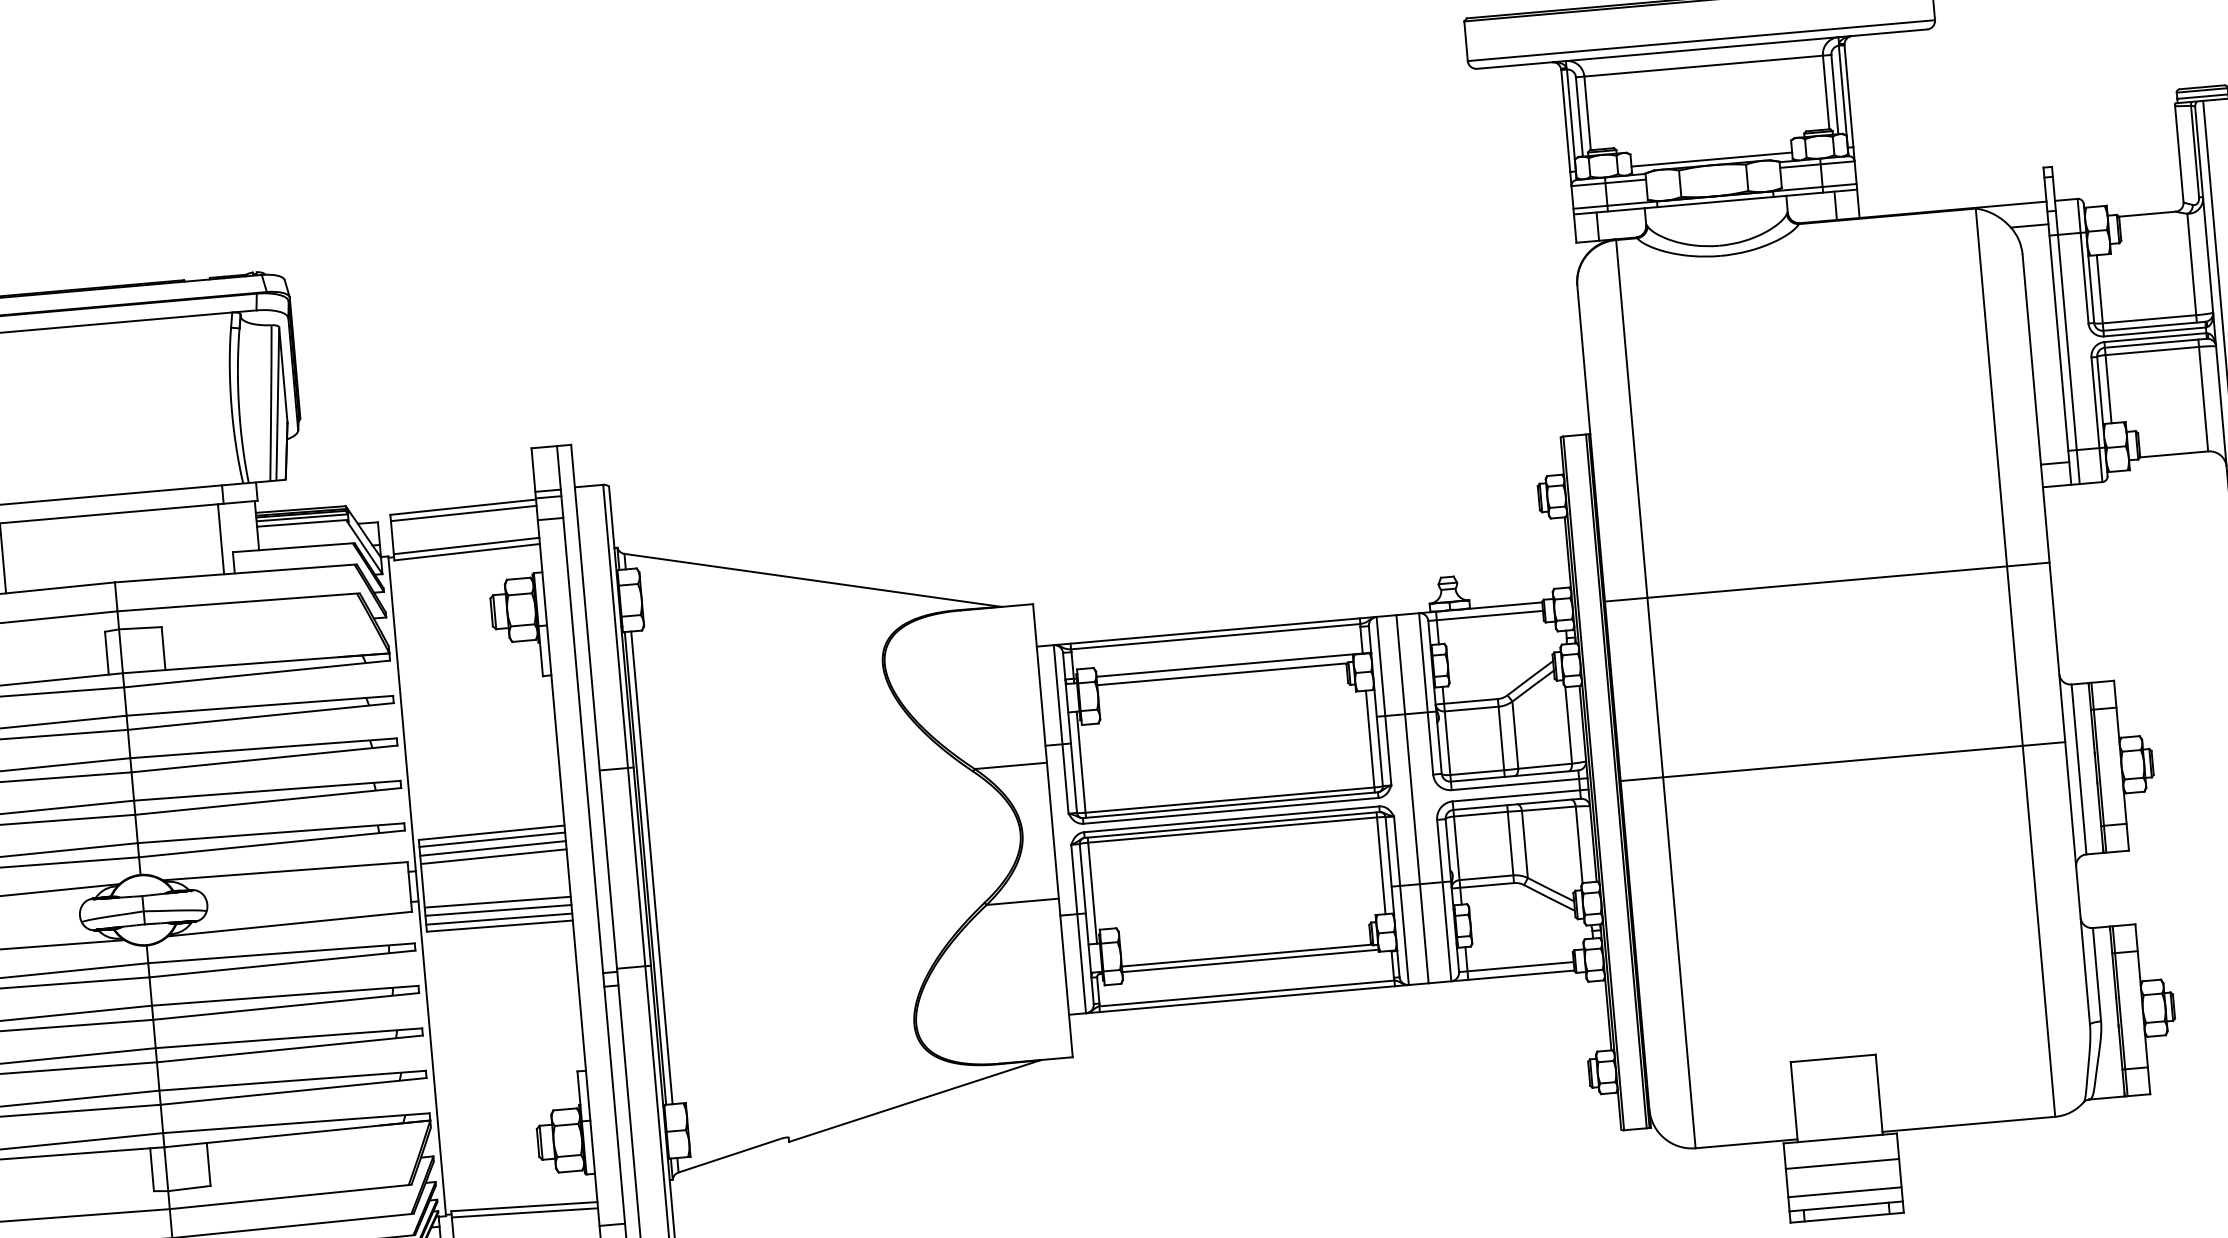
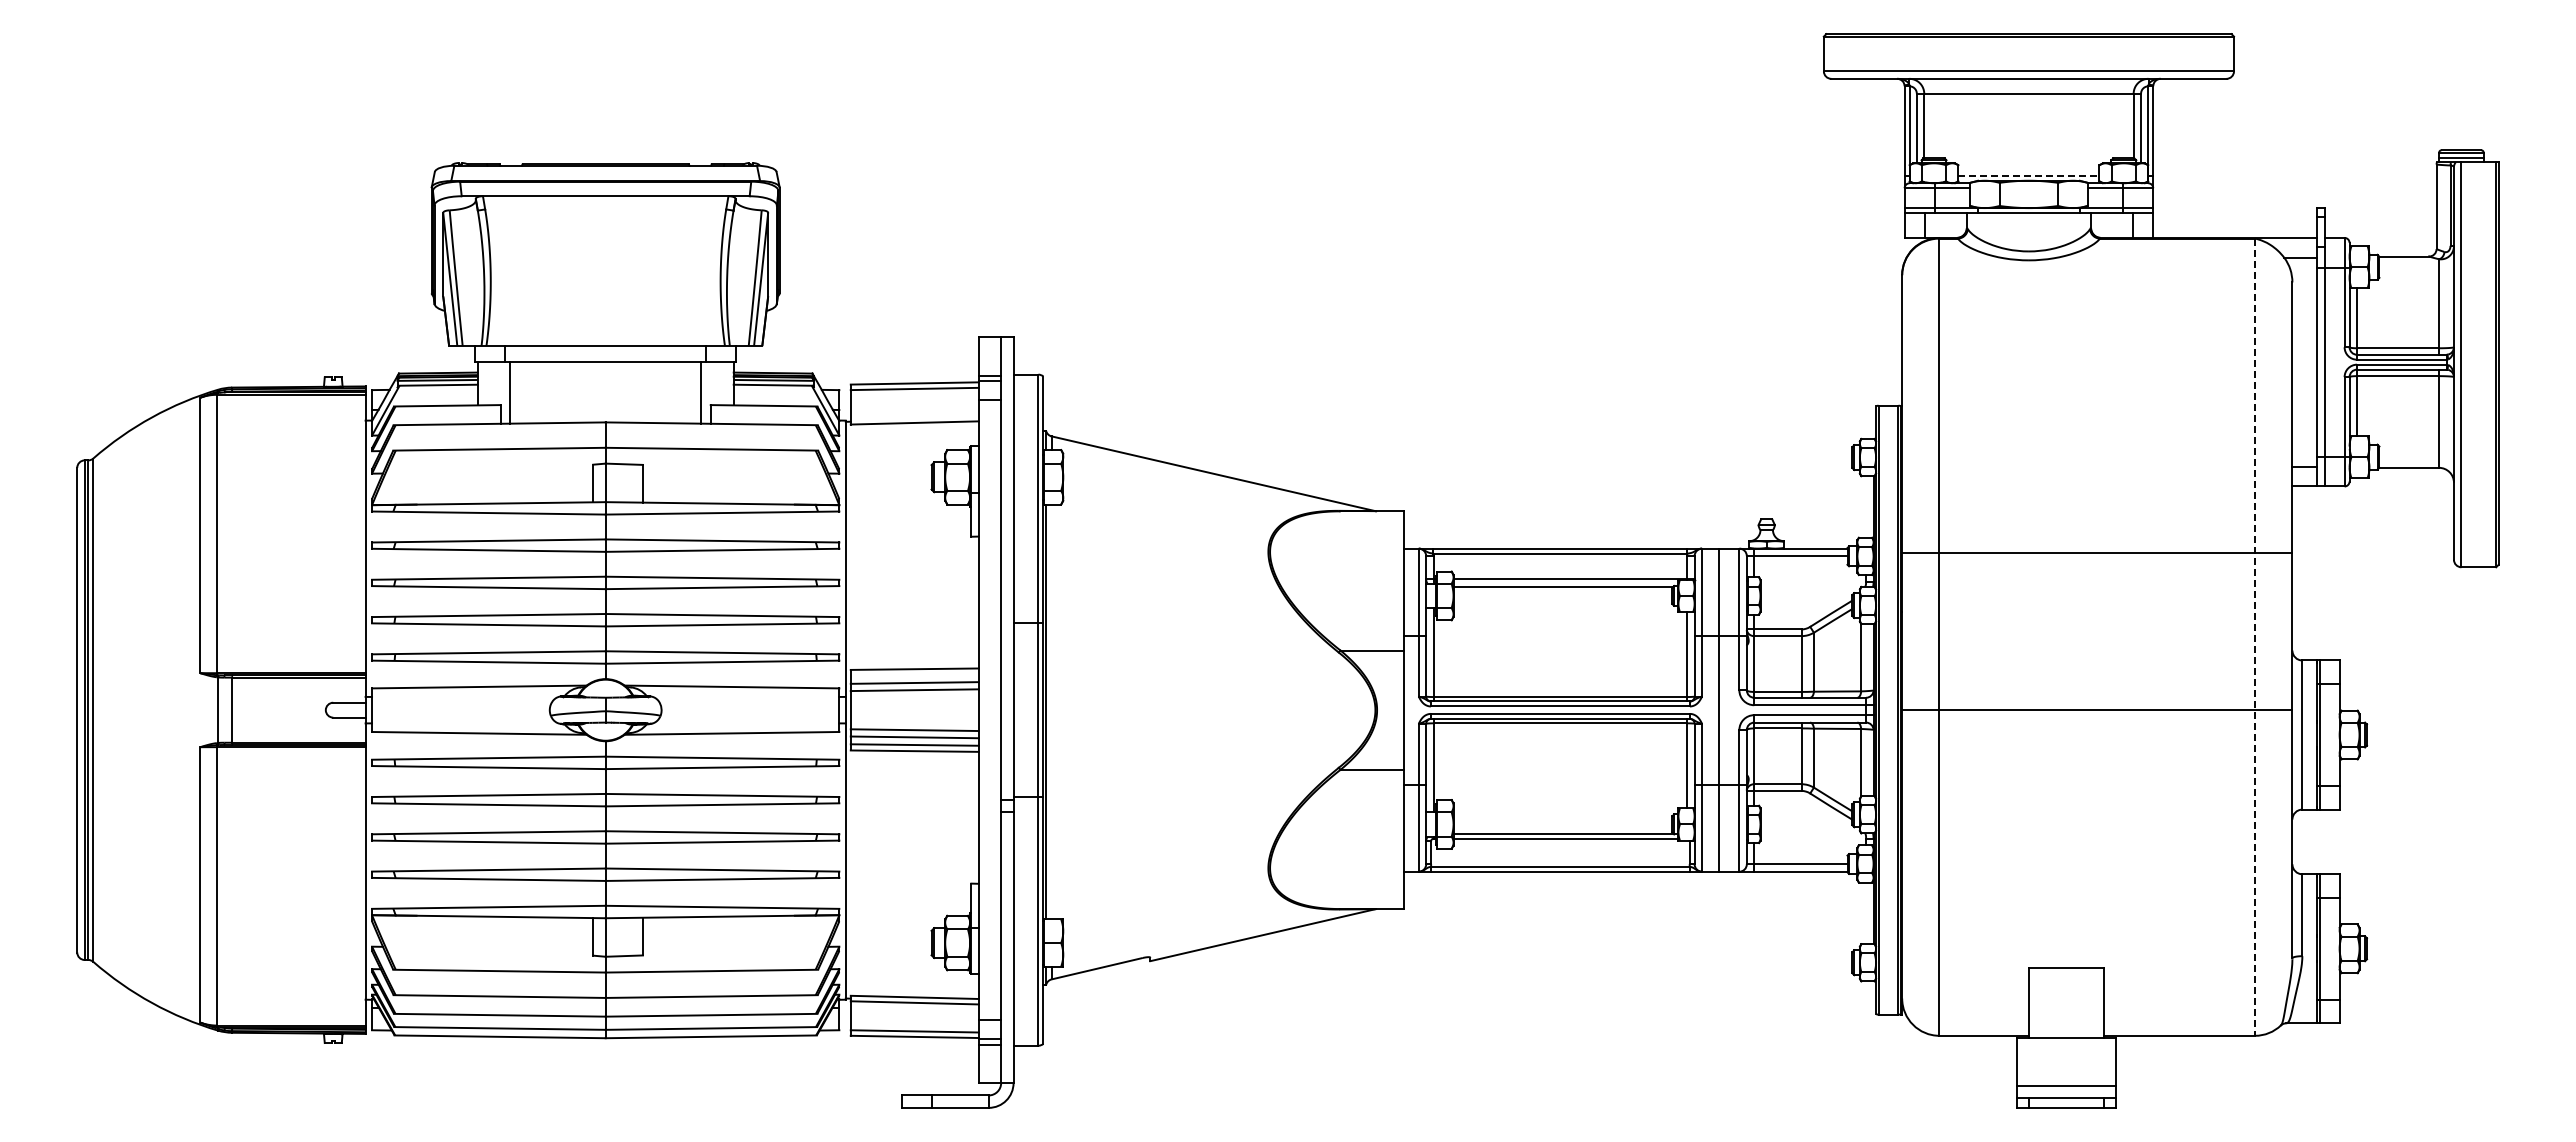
line: (1711, 159) -> (2028, 175), solid -> dashed
line: (466, 546) -> (914, 417), removed
line: (2015, 663) -> (2255, 637), solid -> dashed
line: (492, 839) -> (914, 675), removed
line: (651, 867) -> (1051, 711), removed
line: (1841, 1163) -> (2065, 1060), removed

